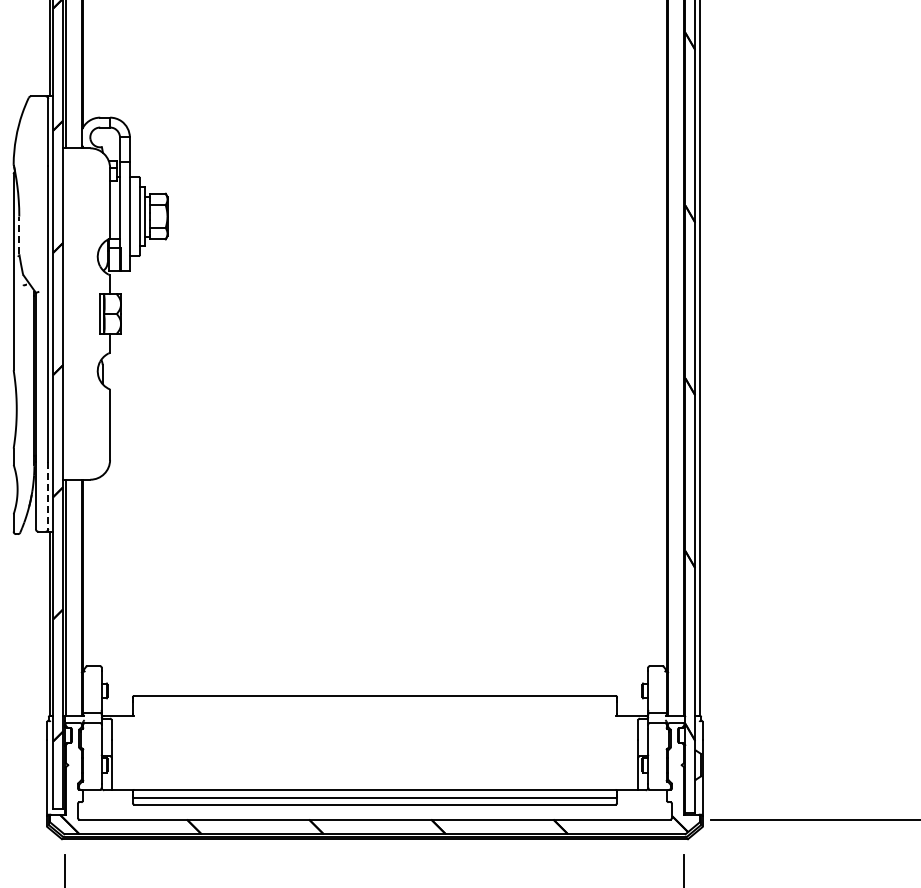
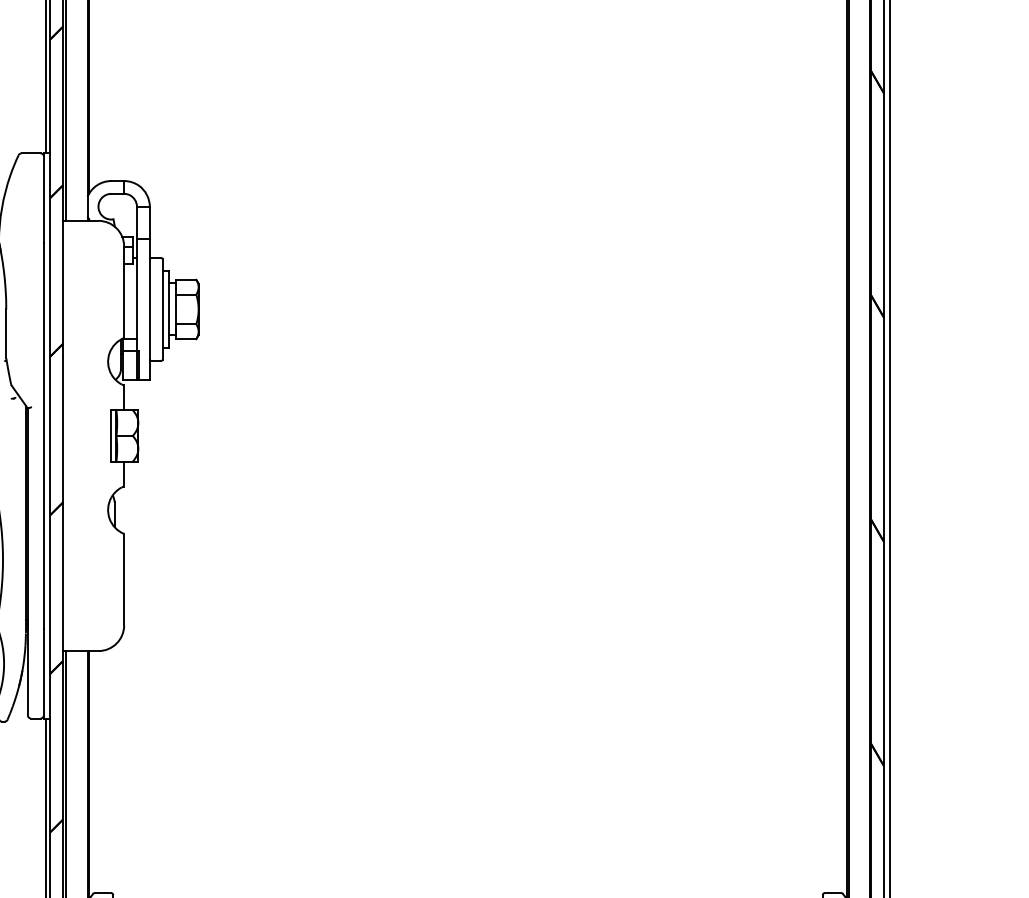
line: (19, 235) -> (6, 334), dashed -> solid
line: (48, 497) -> (44, 674), dashed -> solid

